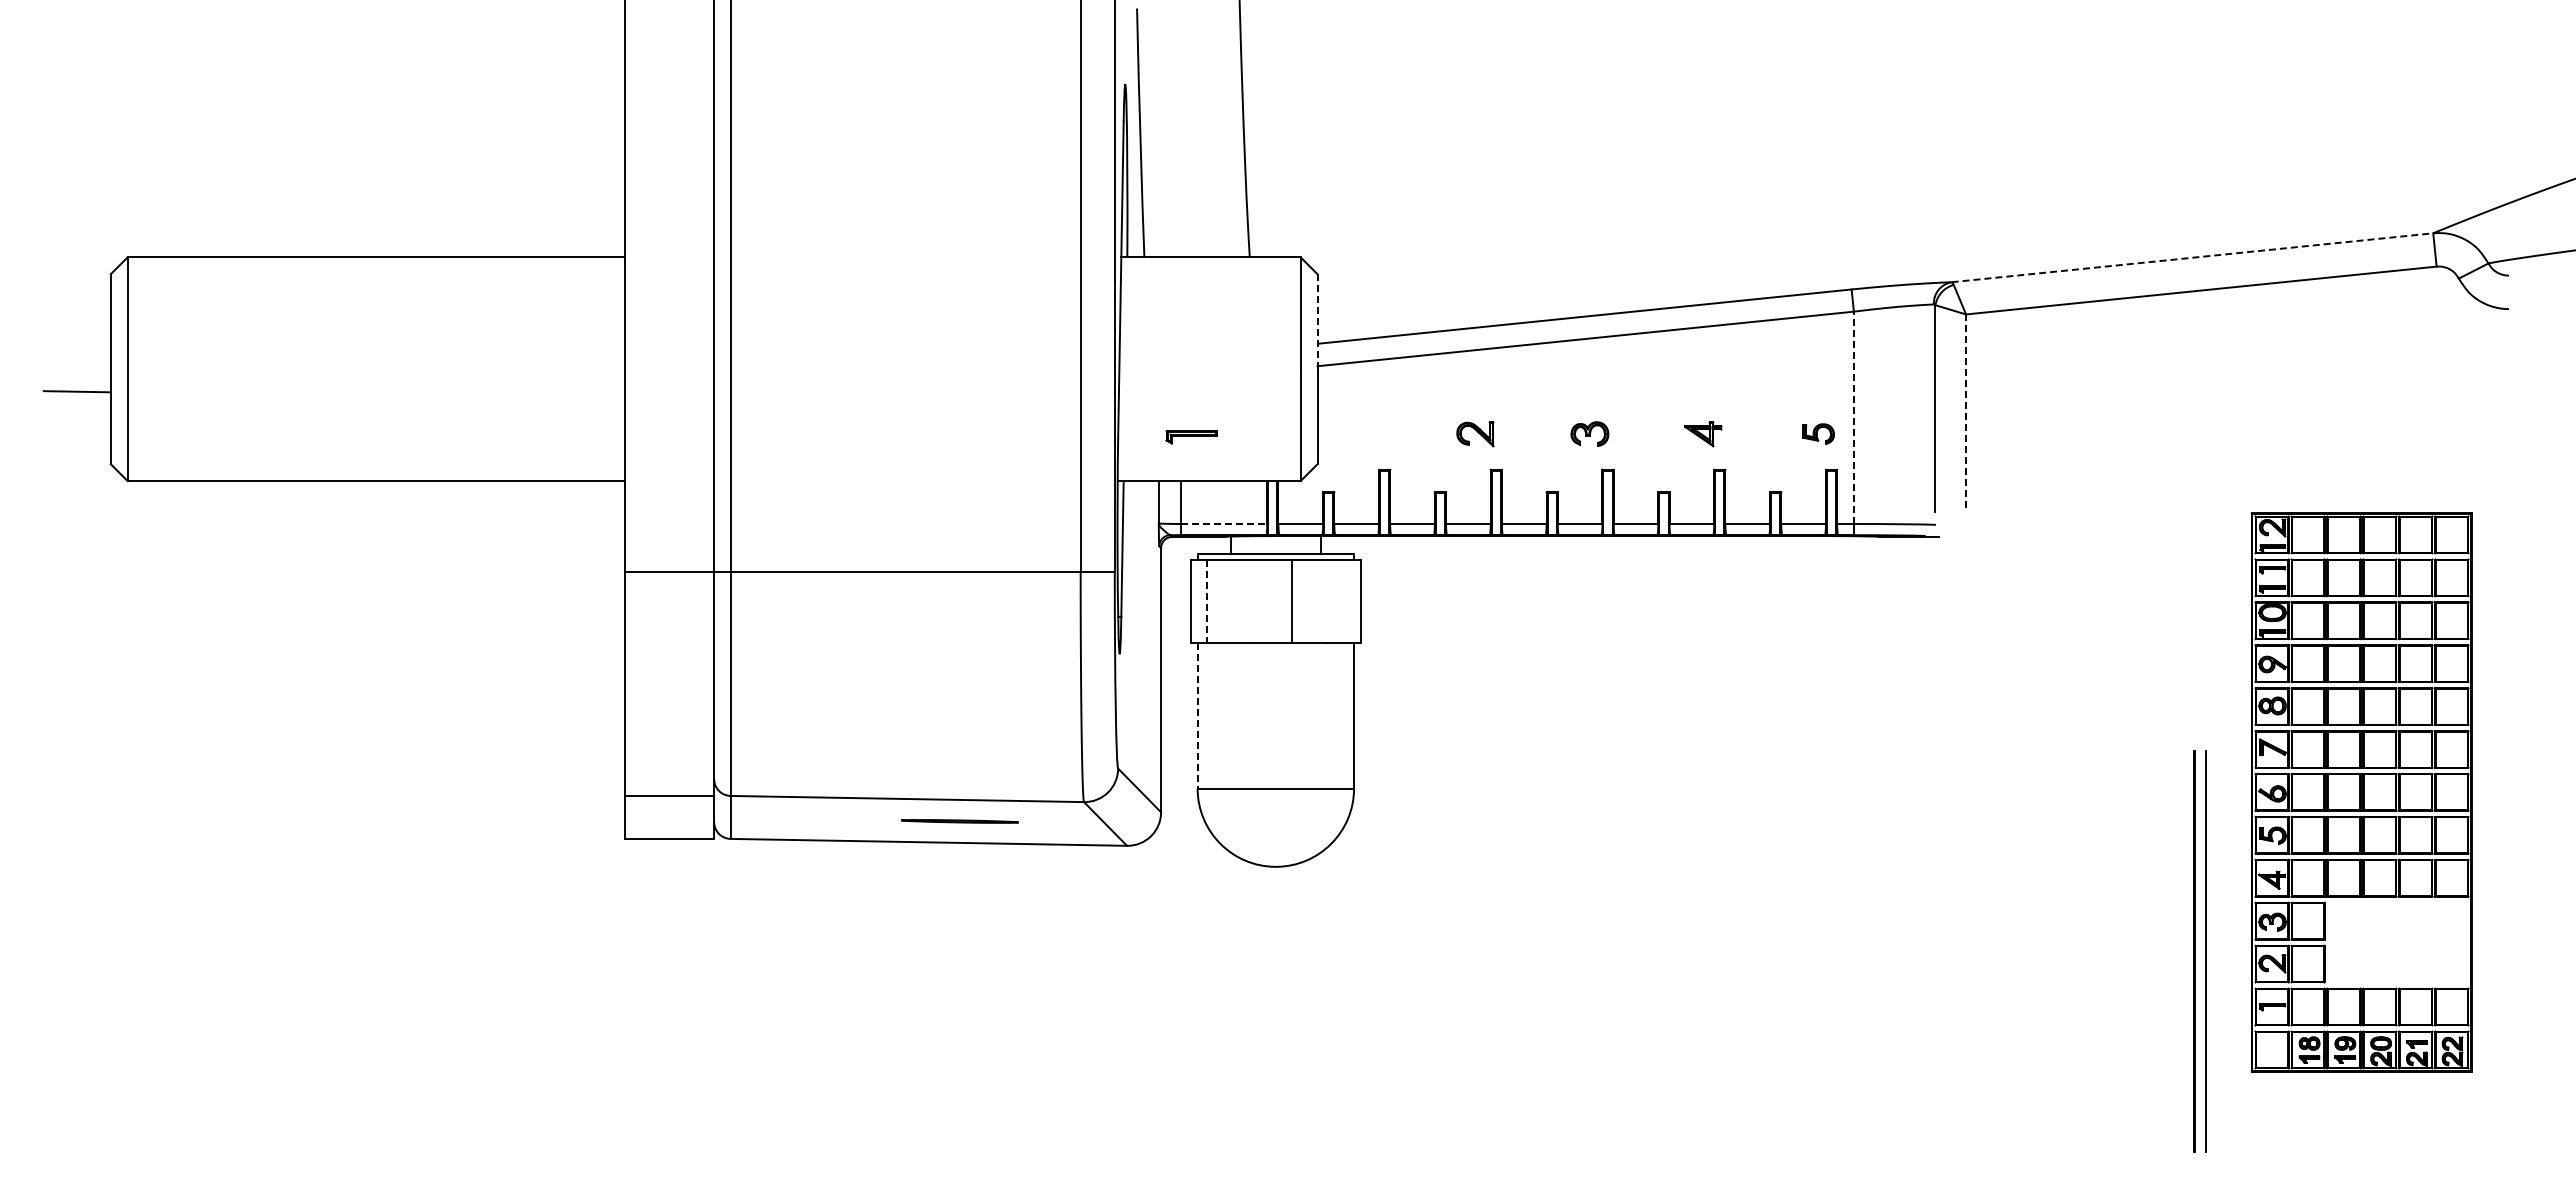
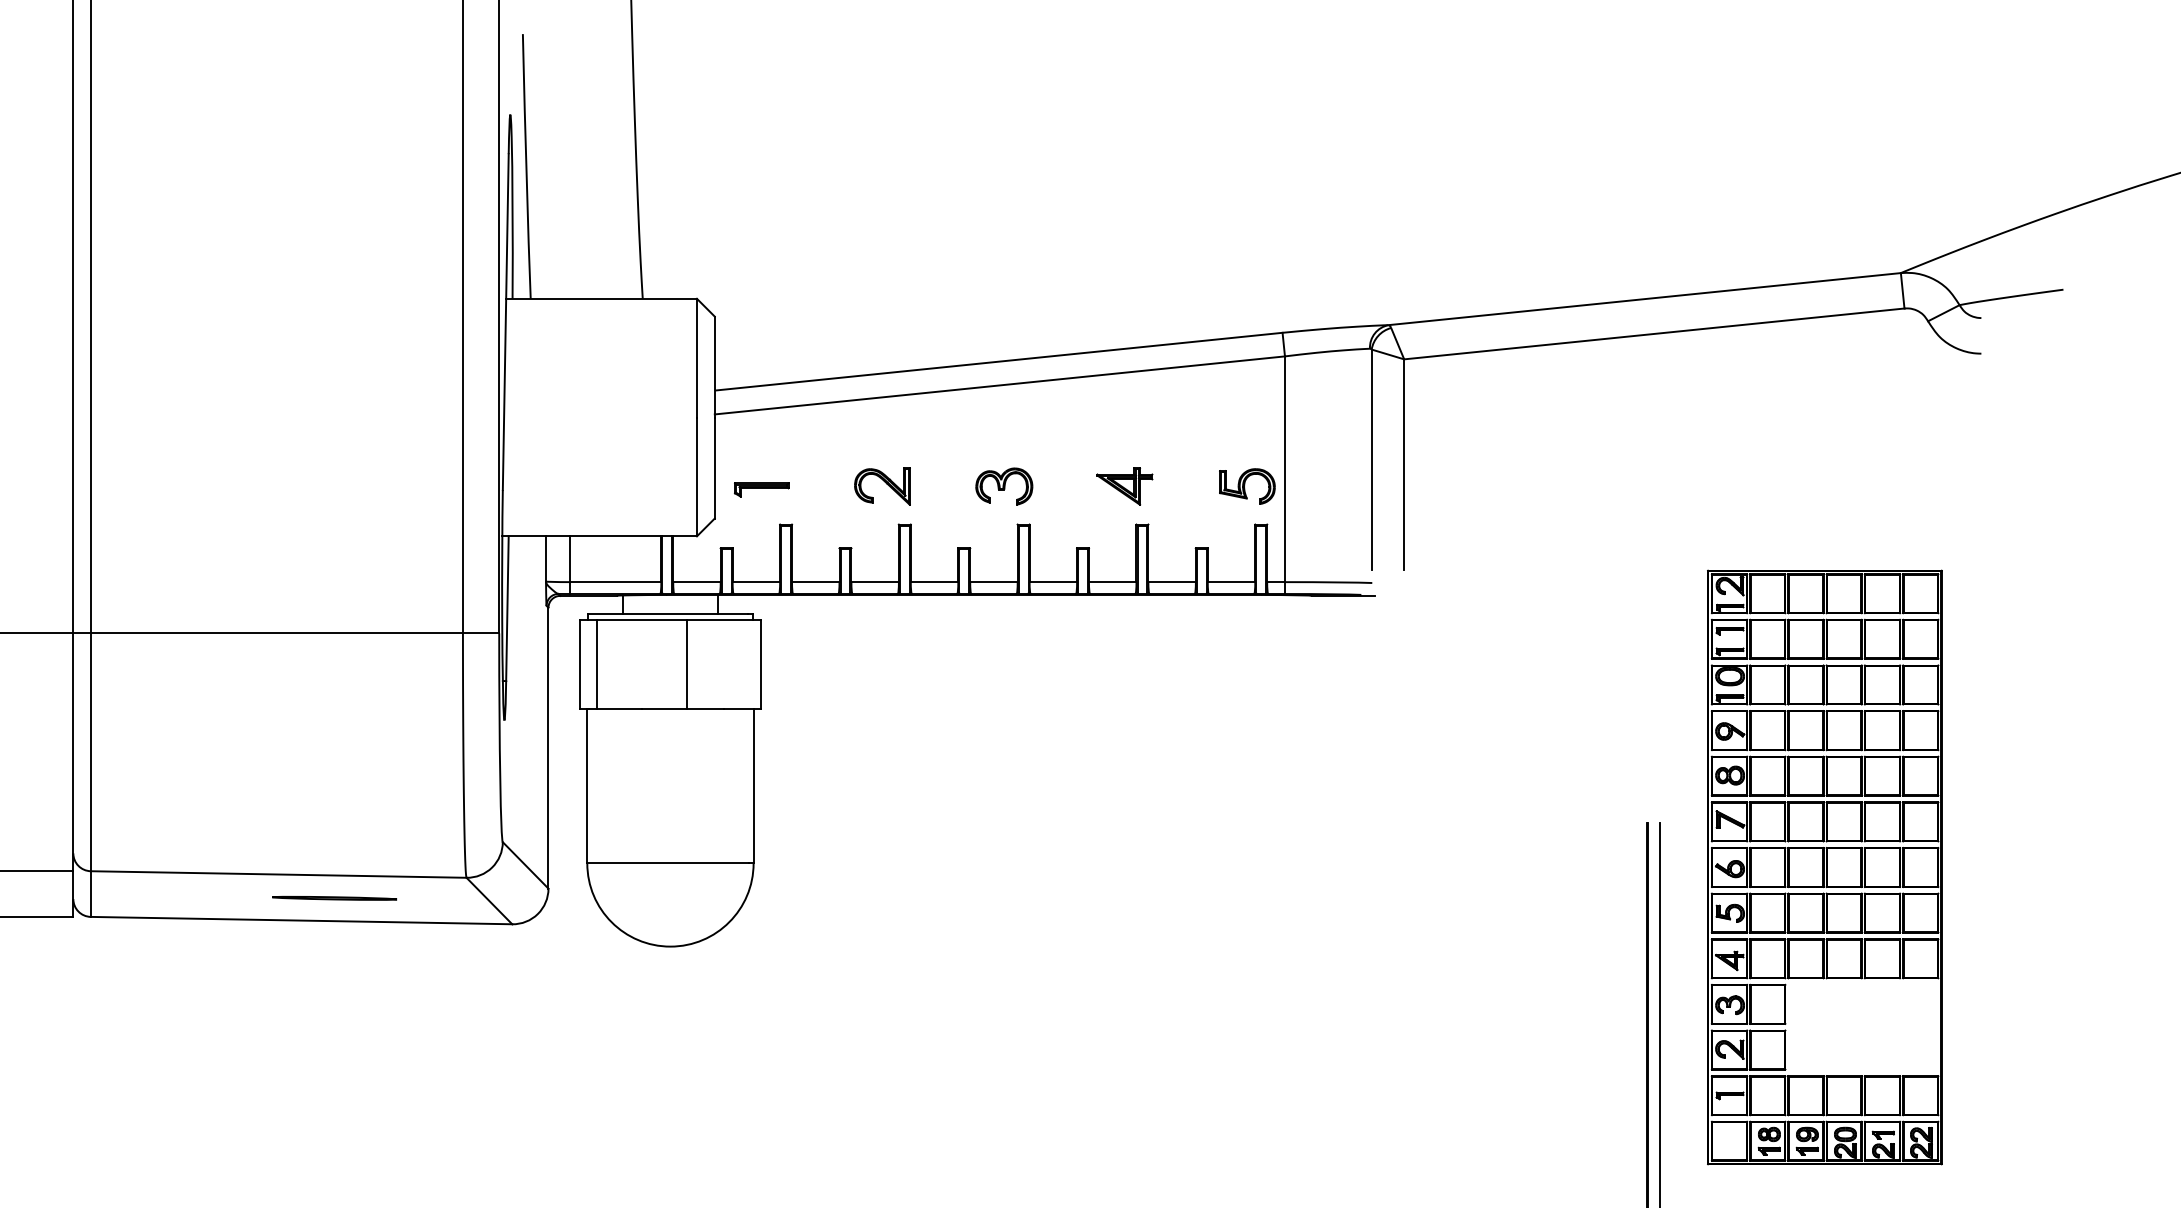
line: (2191, 257) -> (1643, 298), dashed -> solid
line: (1317, 322) -> (714, 367), dashed -> solid
line: (1966, 413) -> (1404, 464), dashed -> solid
line: (1853, 417) -> (1284, 468), dashed -> solid
part: (1589, 433) -> (1003, 485), size x1.43
part: (1818, 433) -> (1247, 485), size x1.67
part: (1475, 434) -> (882, 486), size x1.43
part: (1703, 434) -> (1125, 486), size x1.43
part: (1191, 437) -> (761, 490), moved
line: (1224, 524) -> (615, 582), dashed -> solid
line: (1206, 601) -> (596, 664), dashed -> solid
line: (1197, 716) -> (587, 786), dashed -> solid

